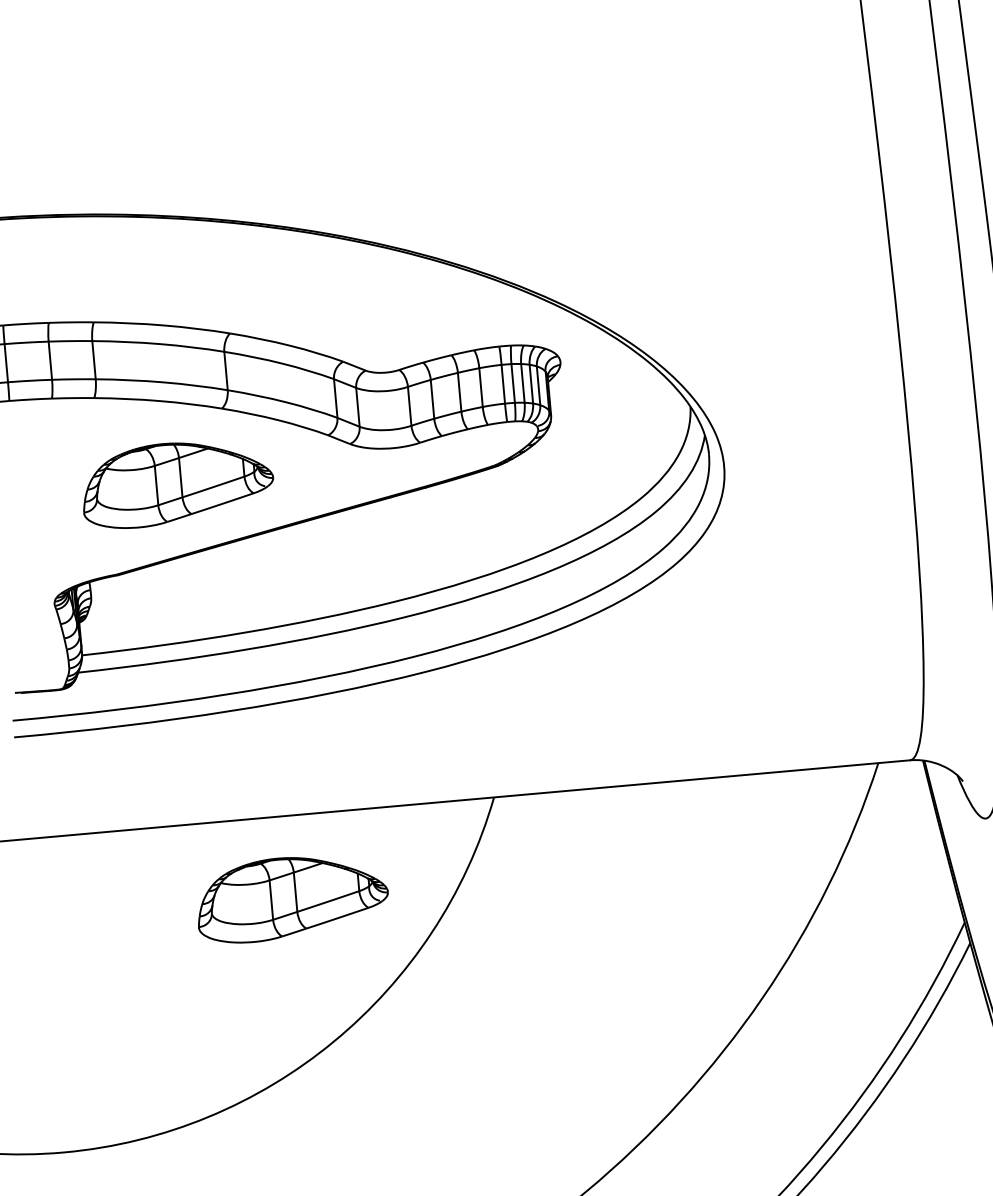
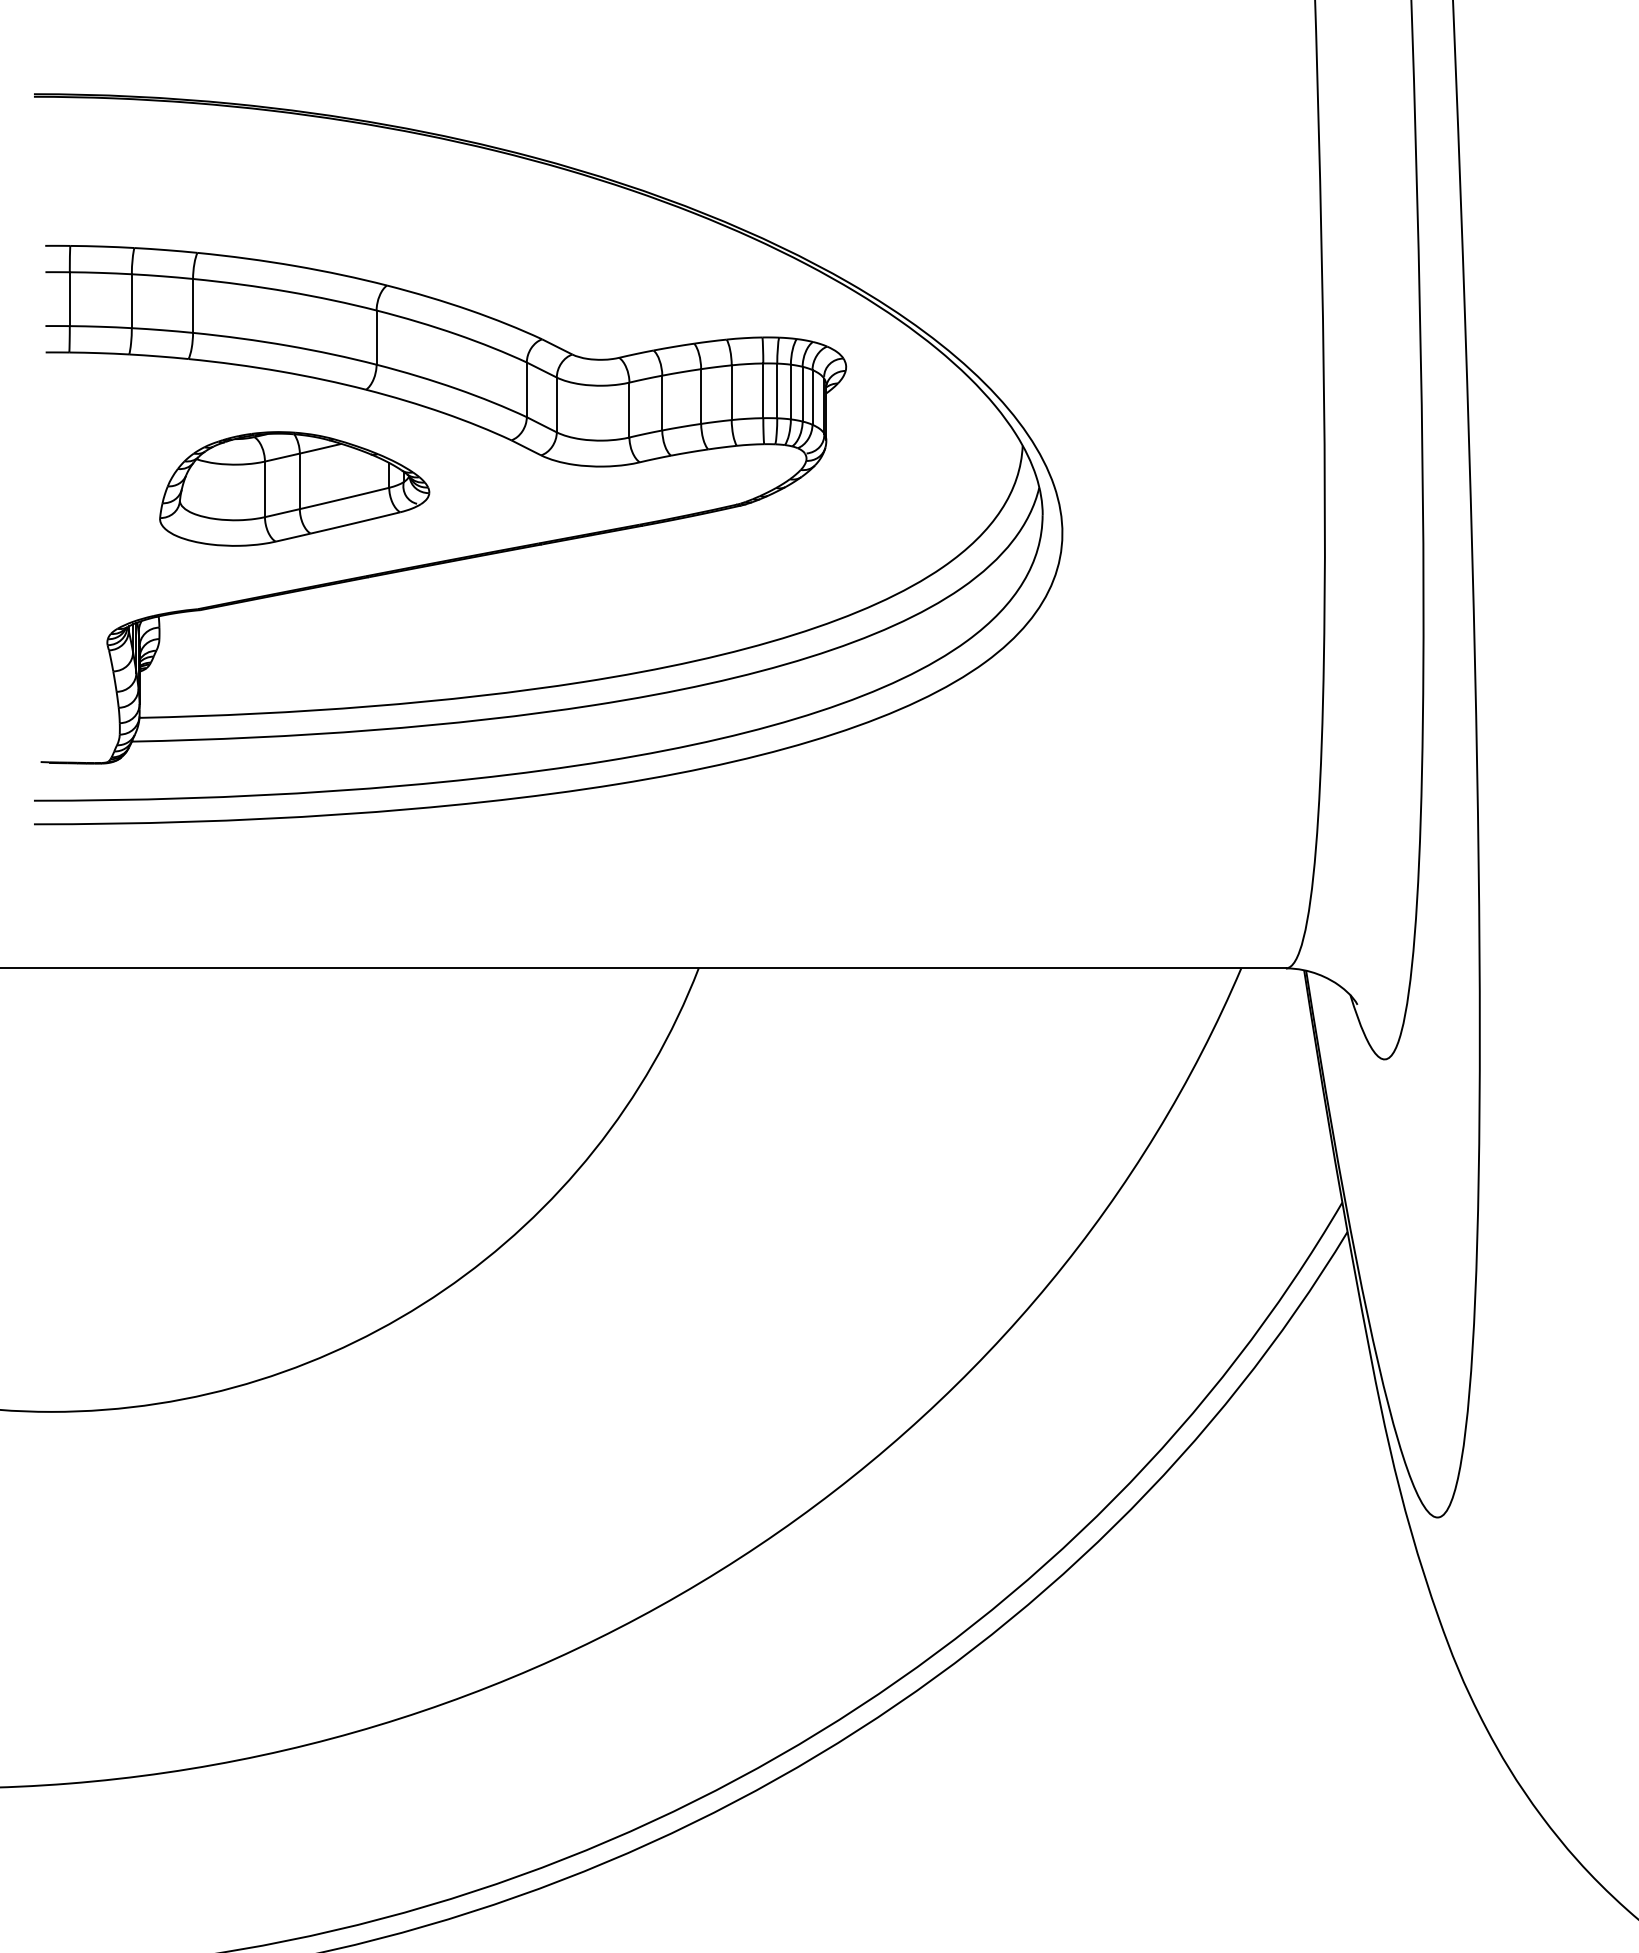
part: (292, 897) -> (403, 1083), removed

